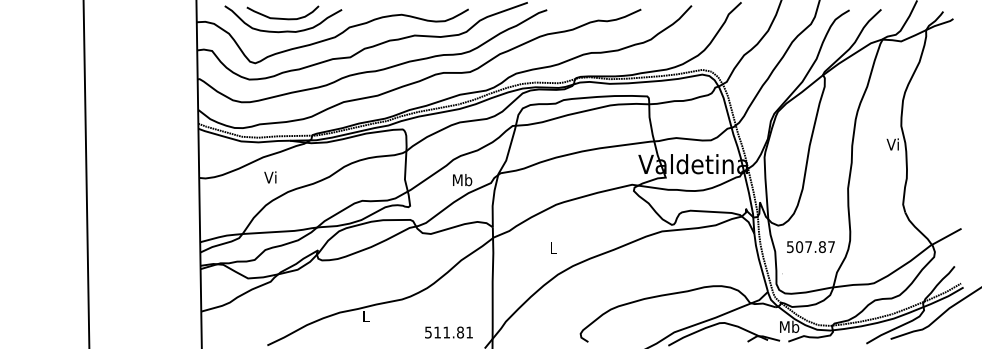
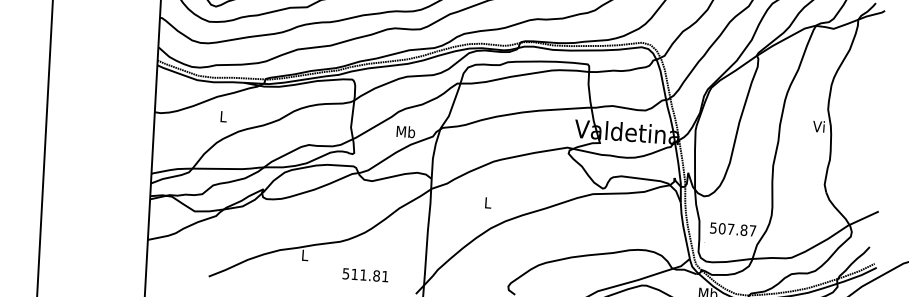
text: (270, 177) -> (222, 116), Vi -> L
text: (810, 247) -> (732, 229), moved
text: (448, 332) -> (365, 275), moved

